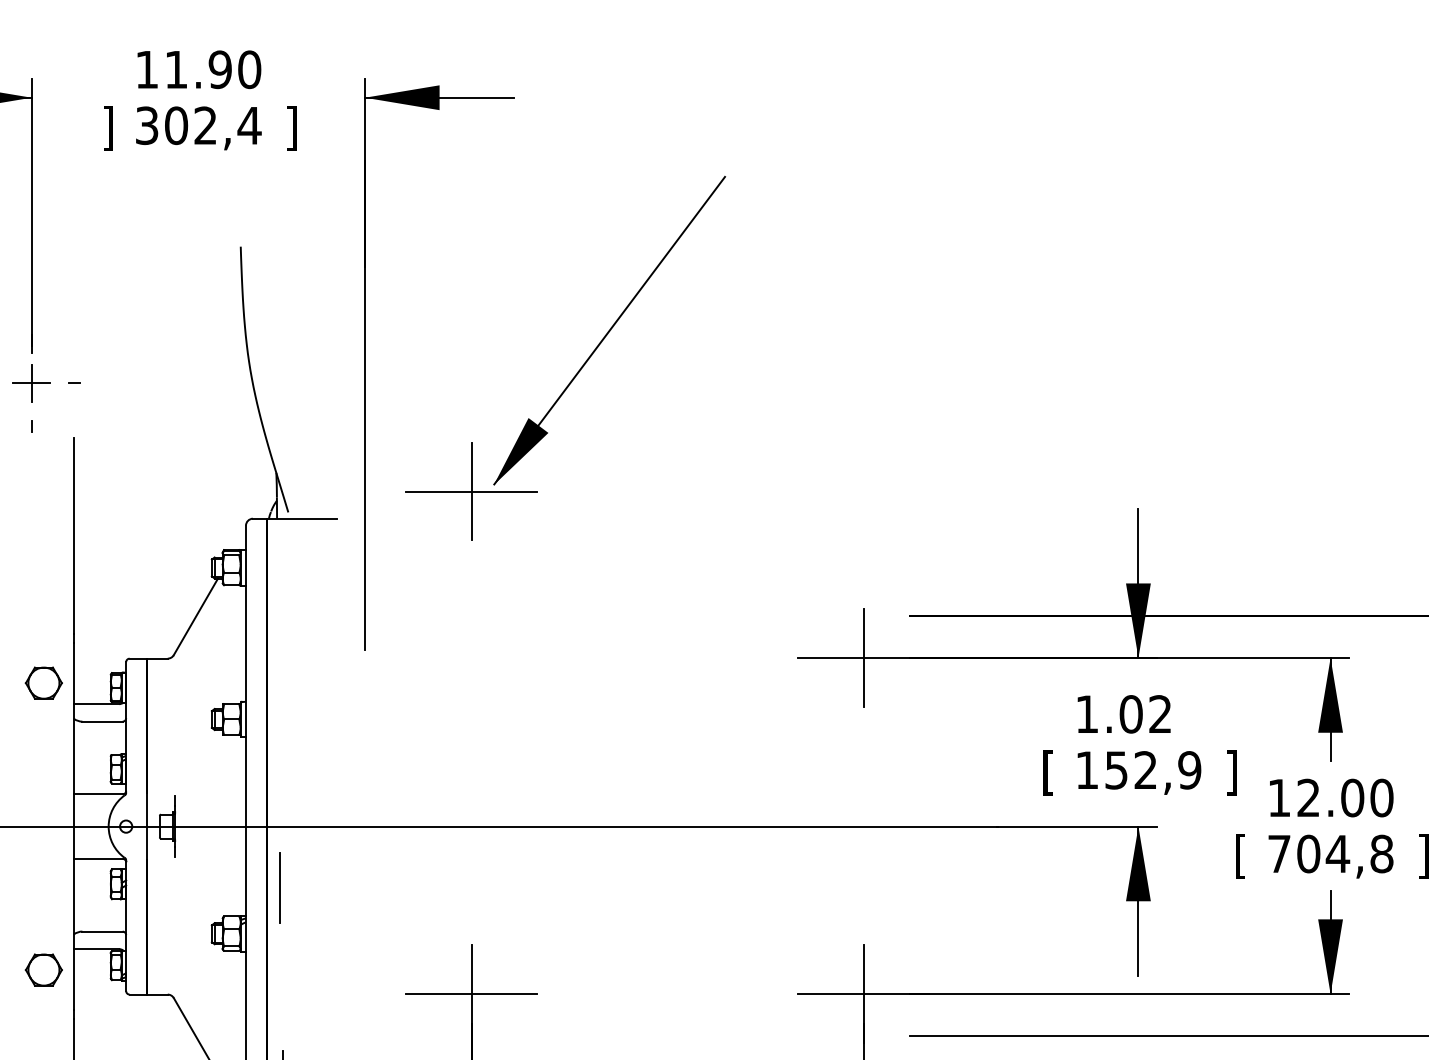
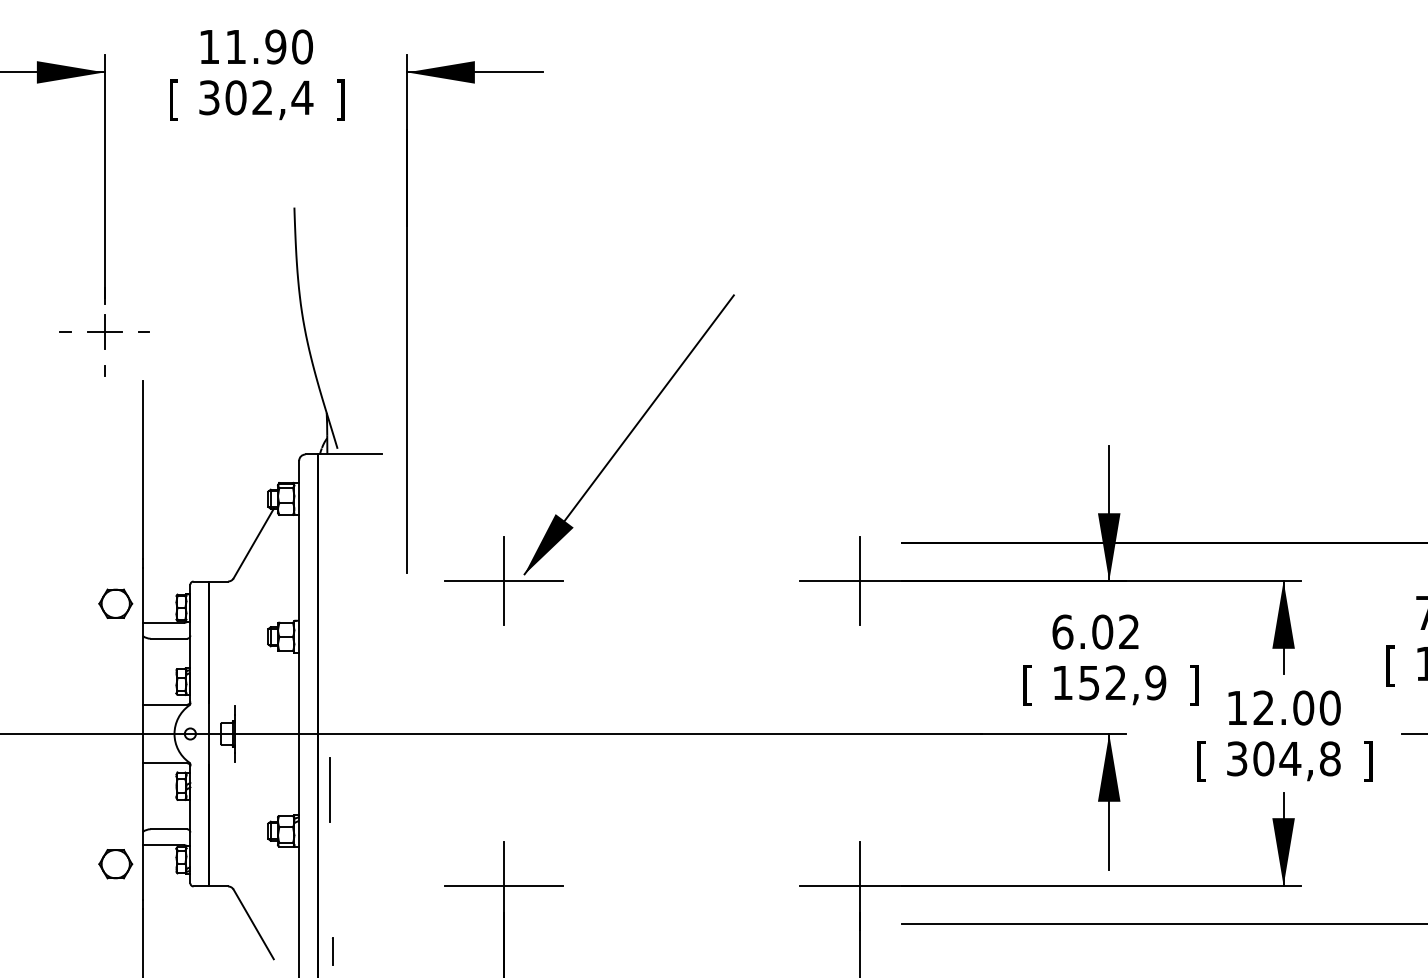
text: (108, 127) -> (174, 99), ] -> [
part: (580, 367) -> (602, 468), moved
text: (1086, 713) -> (1062, 631), 1.02 -> 6.02
text: (1279, 853) -> (1237, 758), 704,8 -> 304,8

